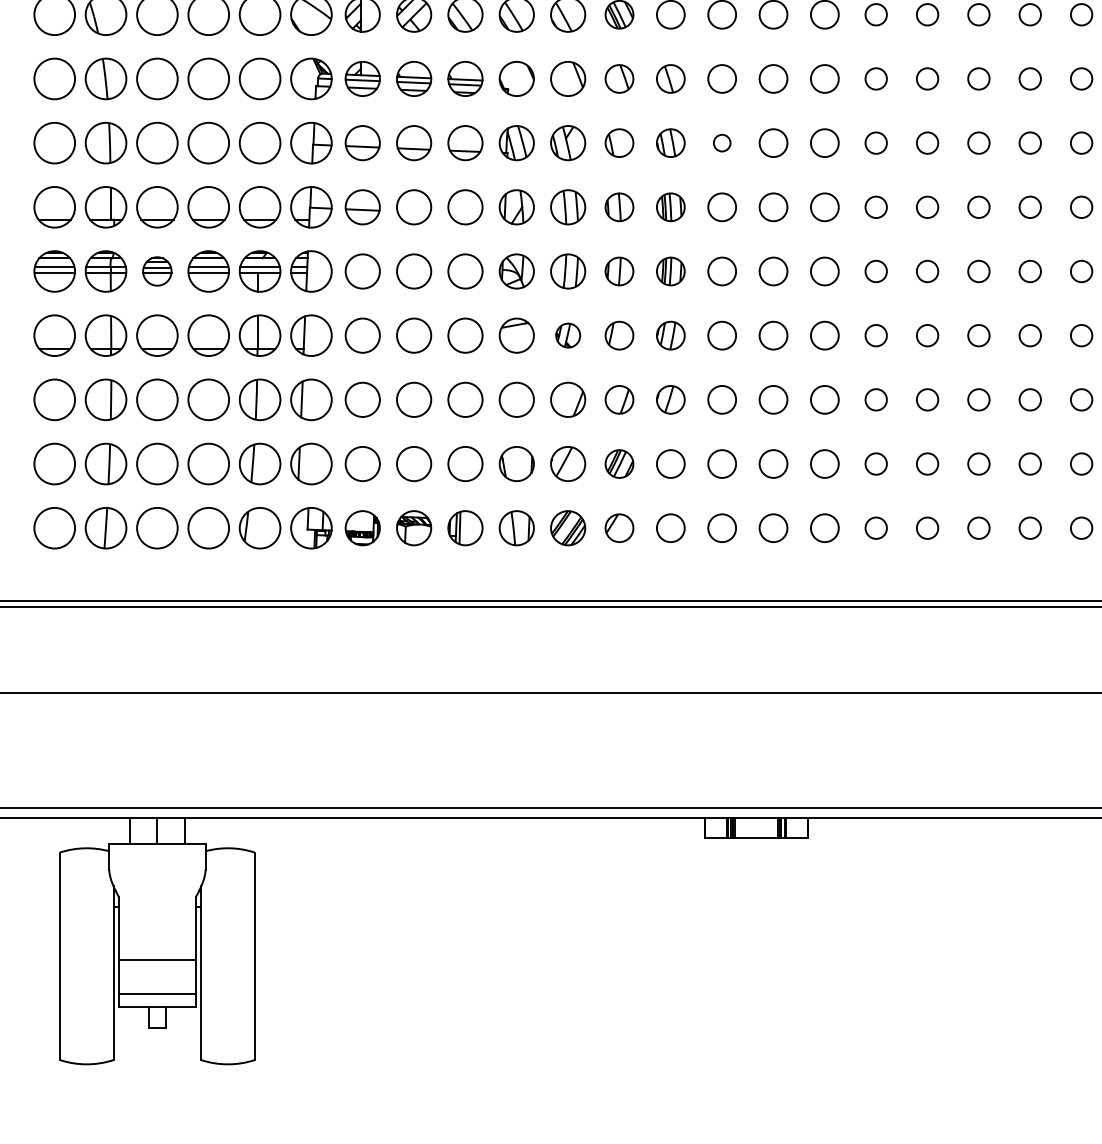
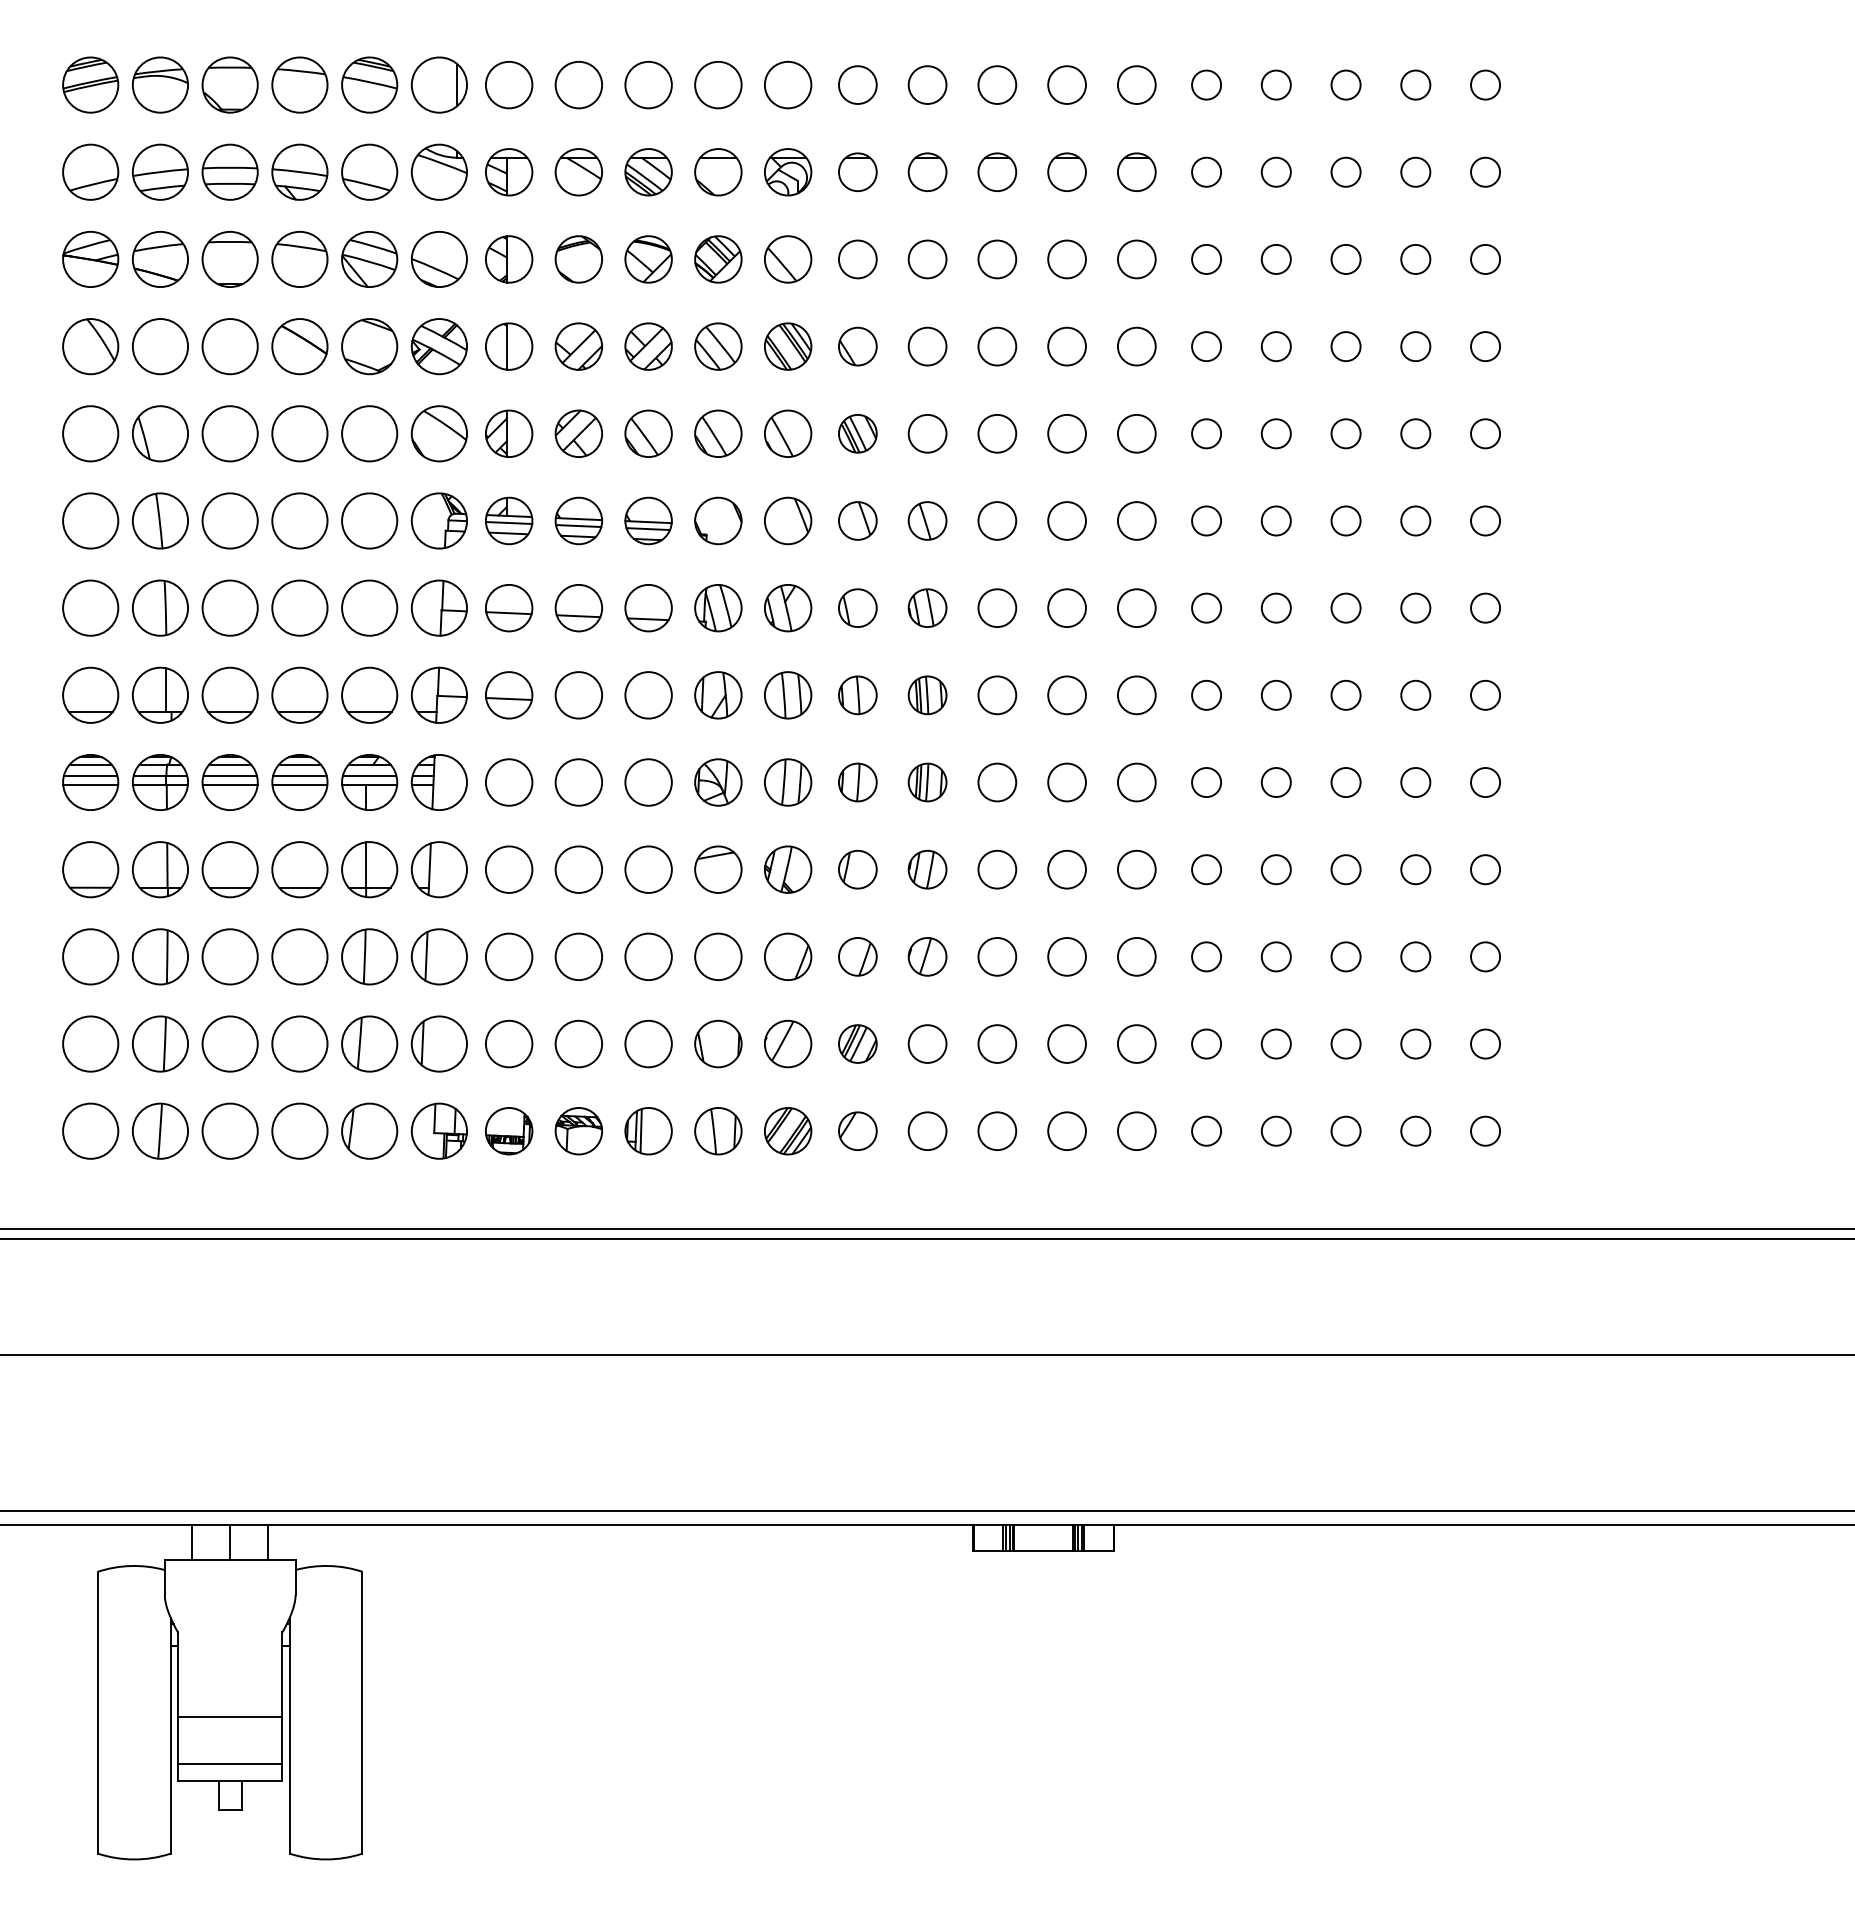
circle: (722, 143) -> (997, 608), size x1.67
part: (156, 271) -> (229, 782), size x1.43
part: (568, 335) -> (788, 869), size x1.43

